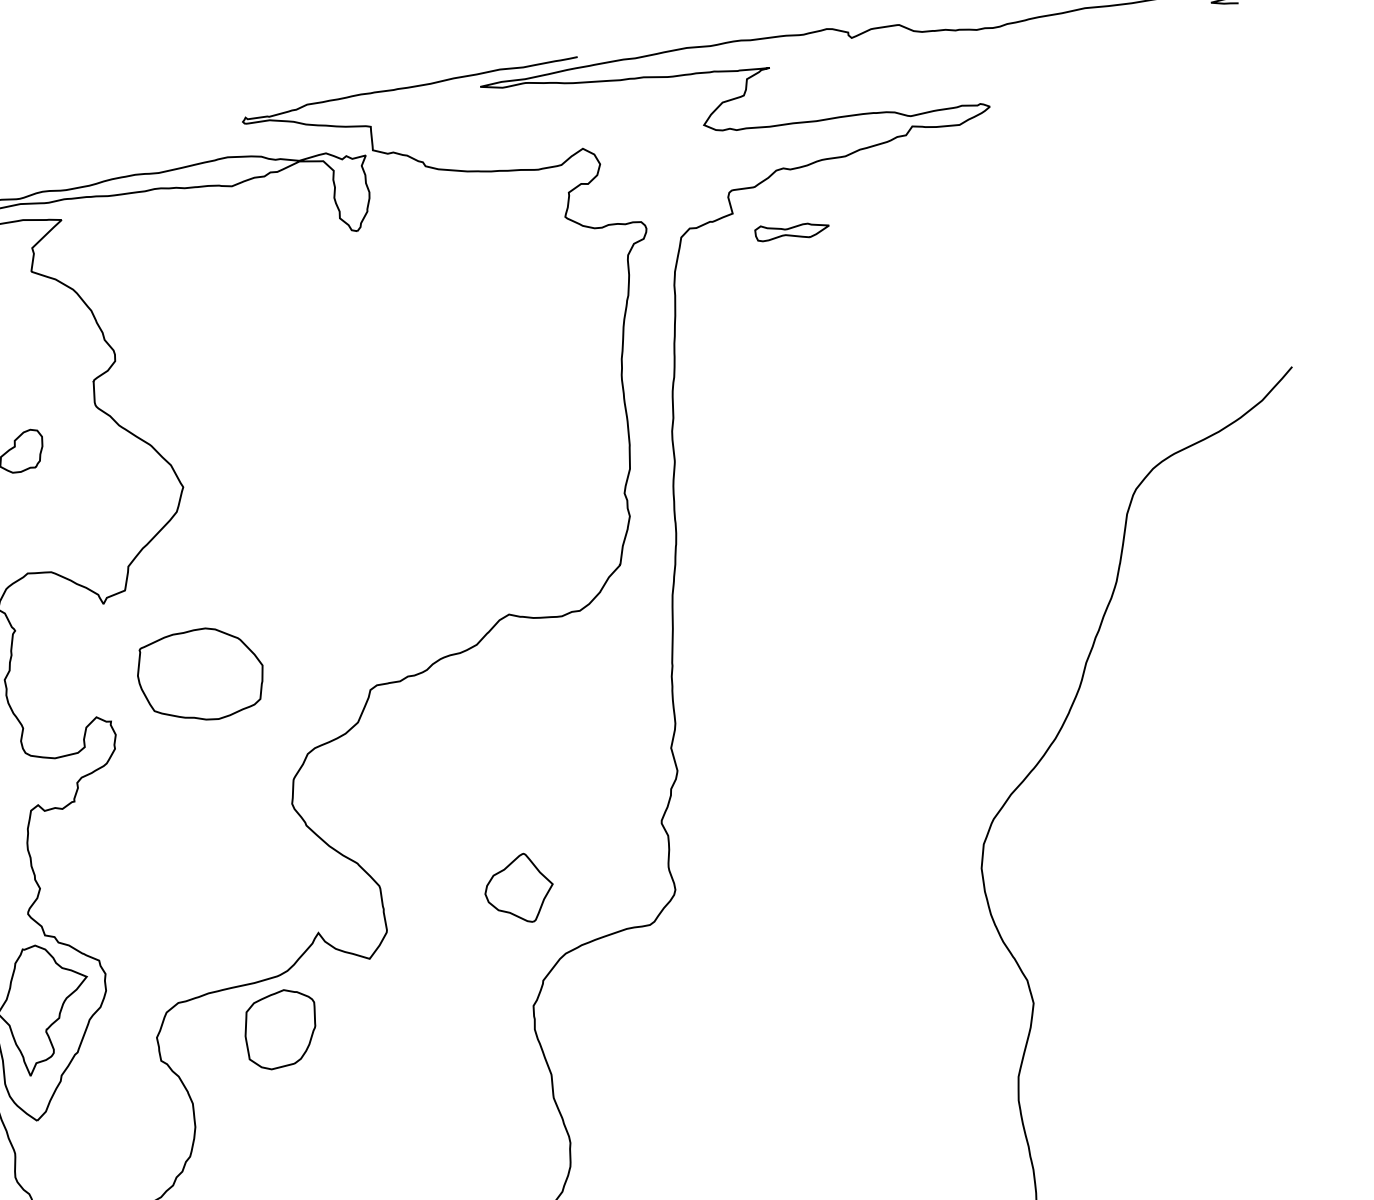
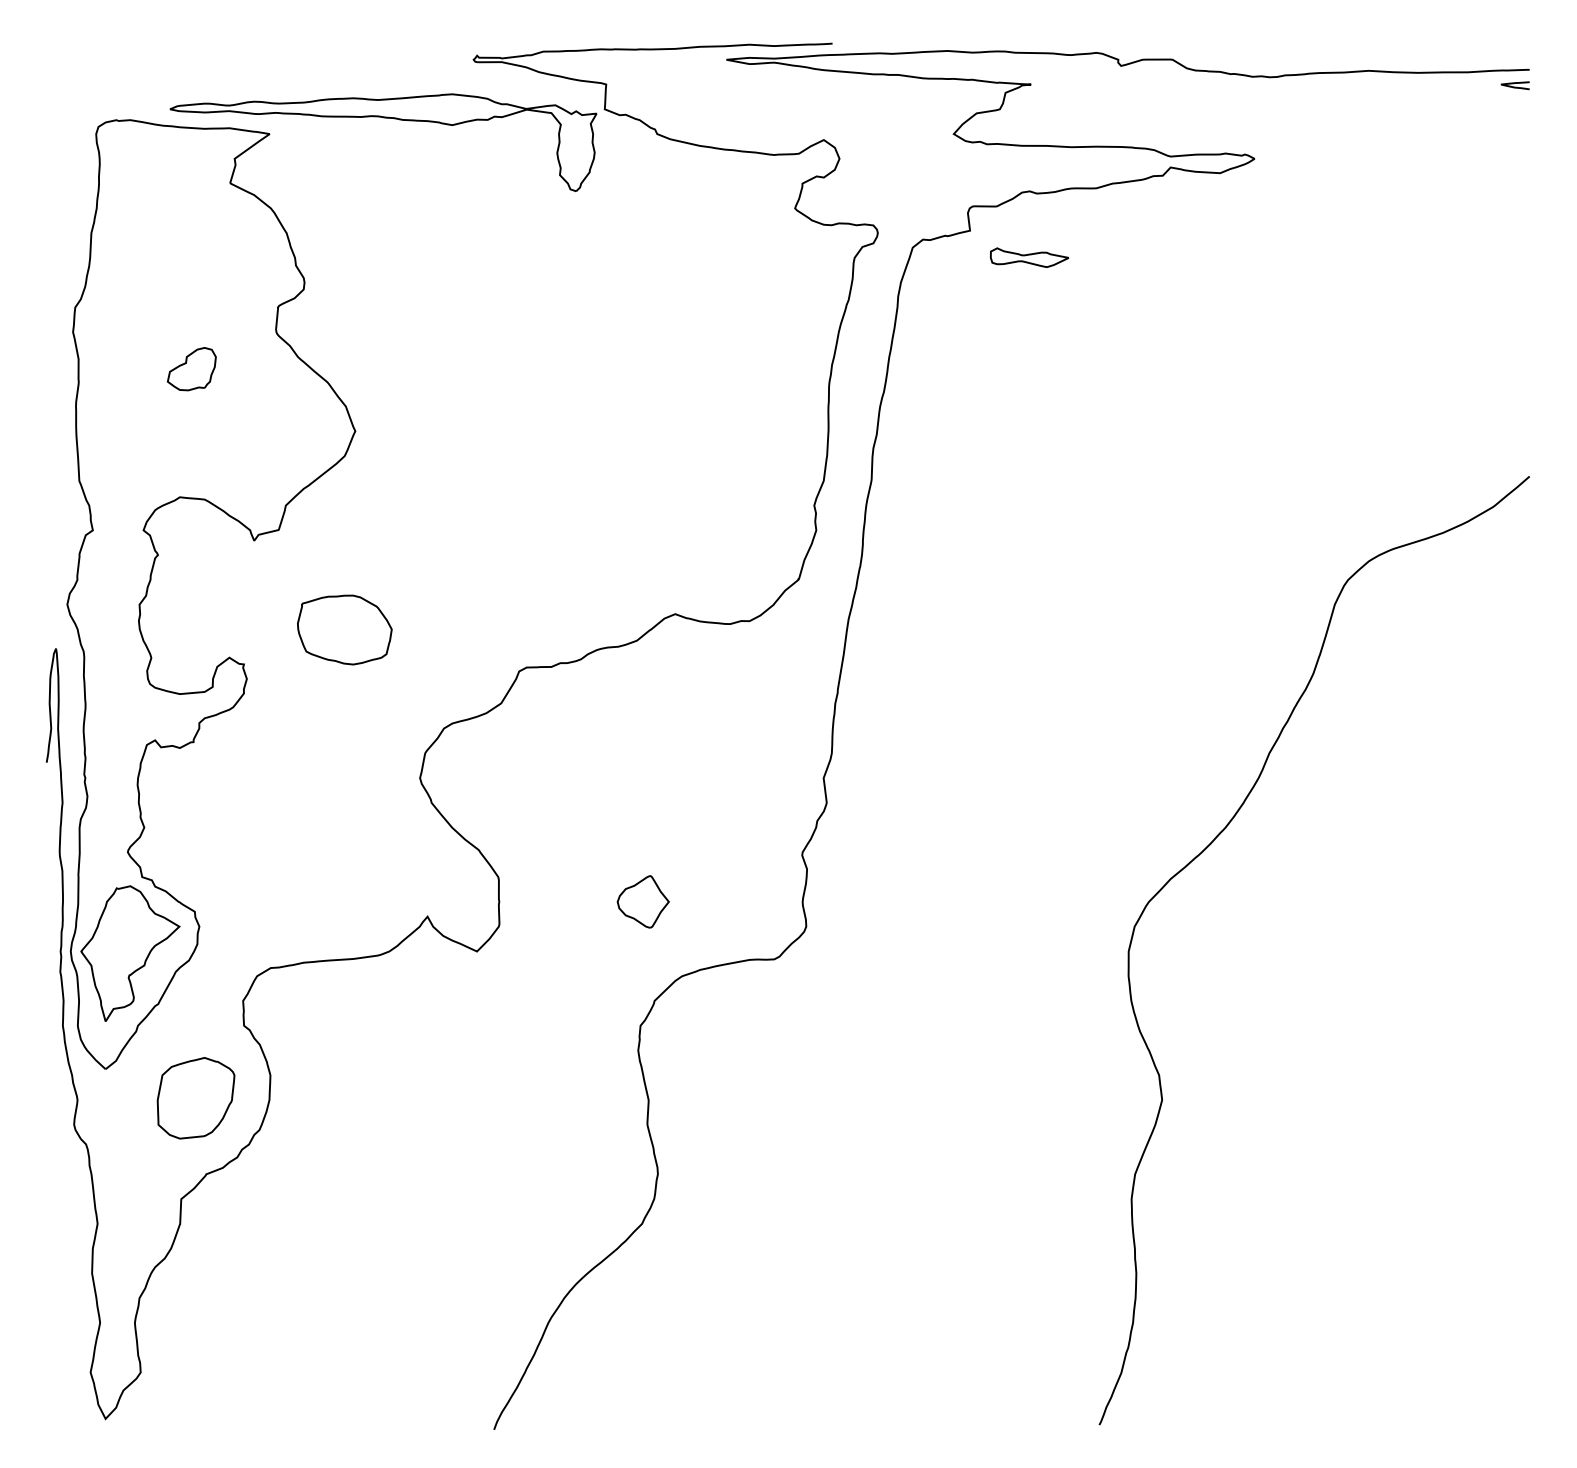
part: (200, 674) -> (344, 629), size x0.71
part: (518, 888) -> (642, 901), size x0.71
part: (280, 1029) -> (195, 1098), moved

